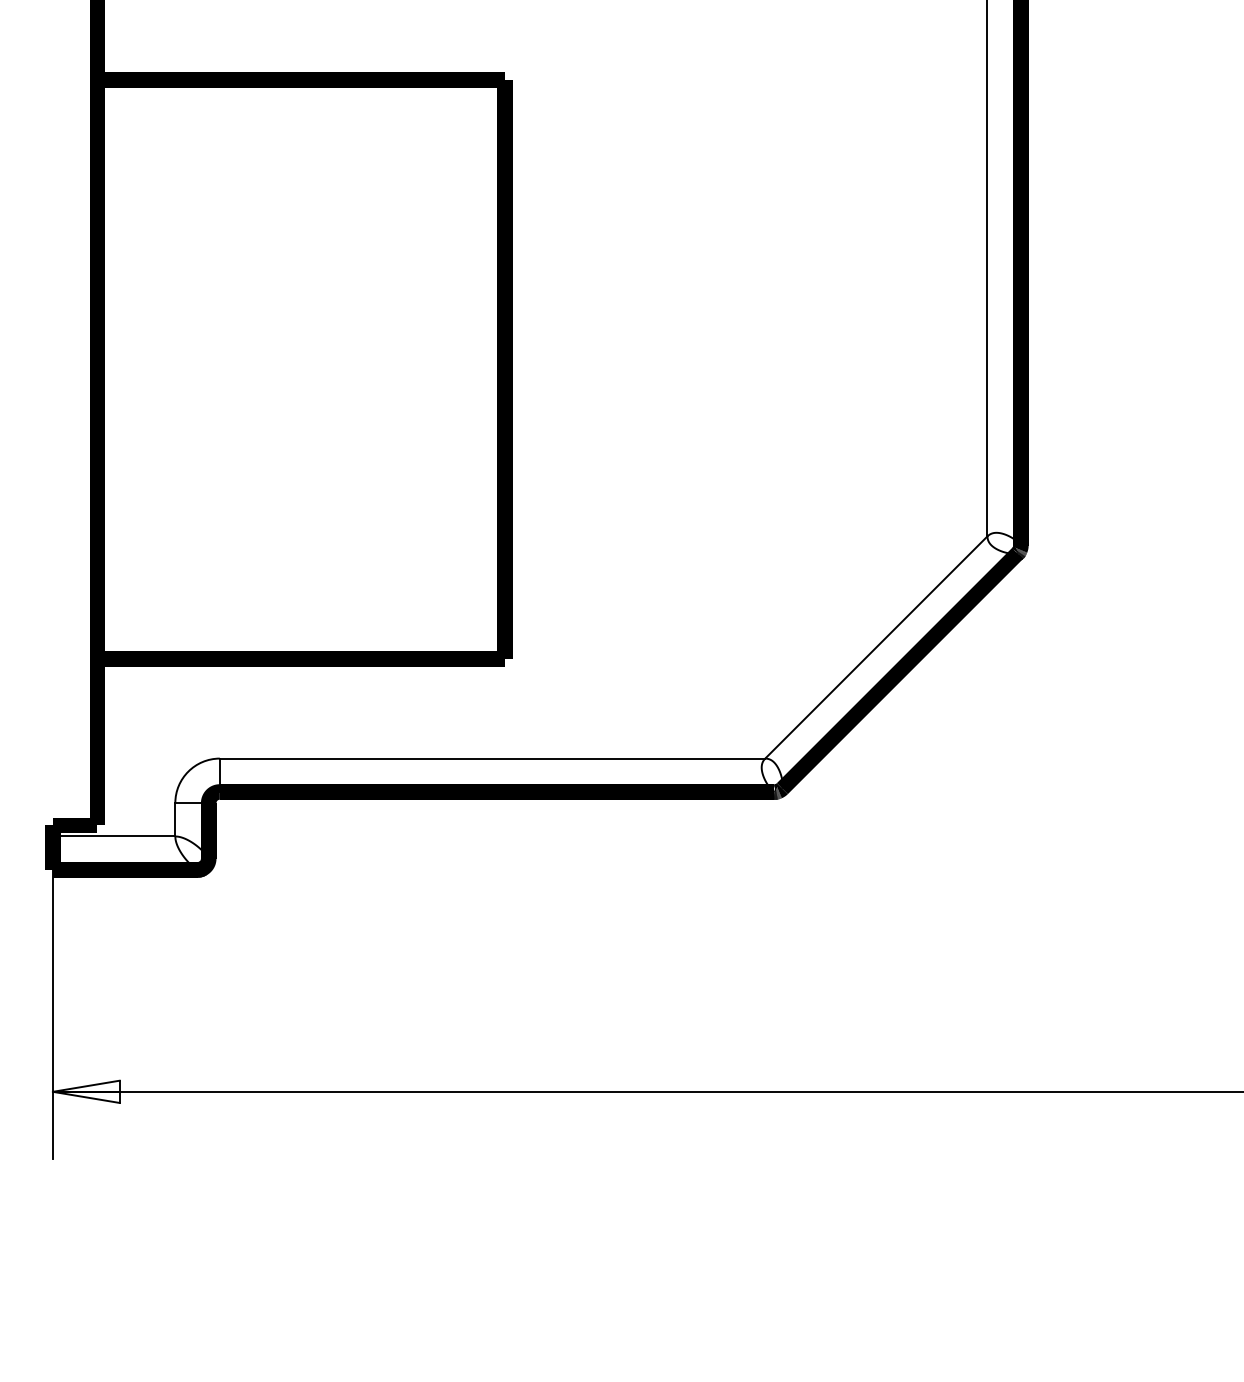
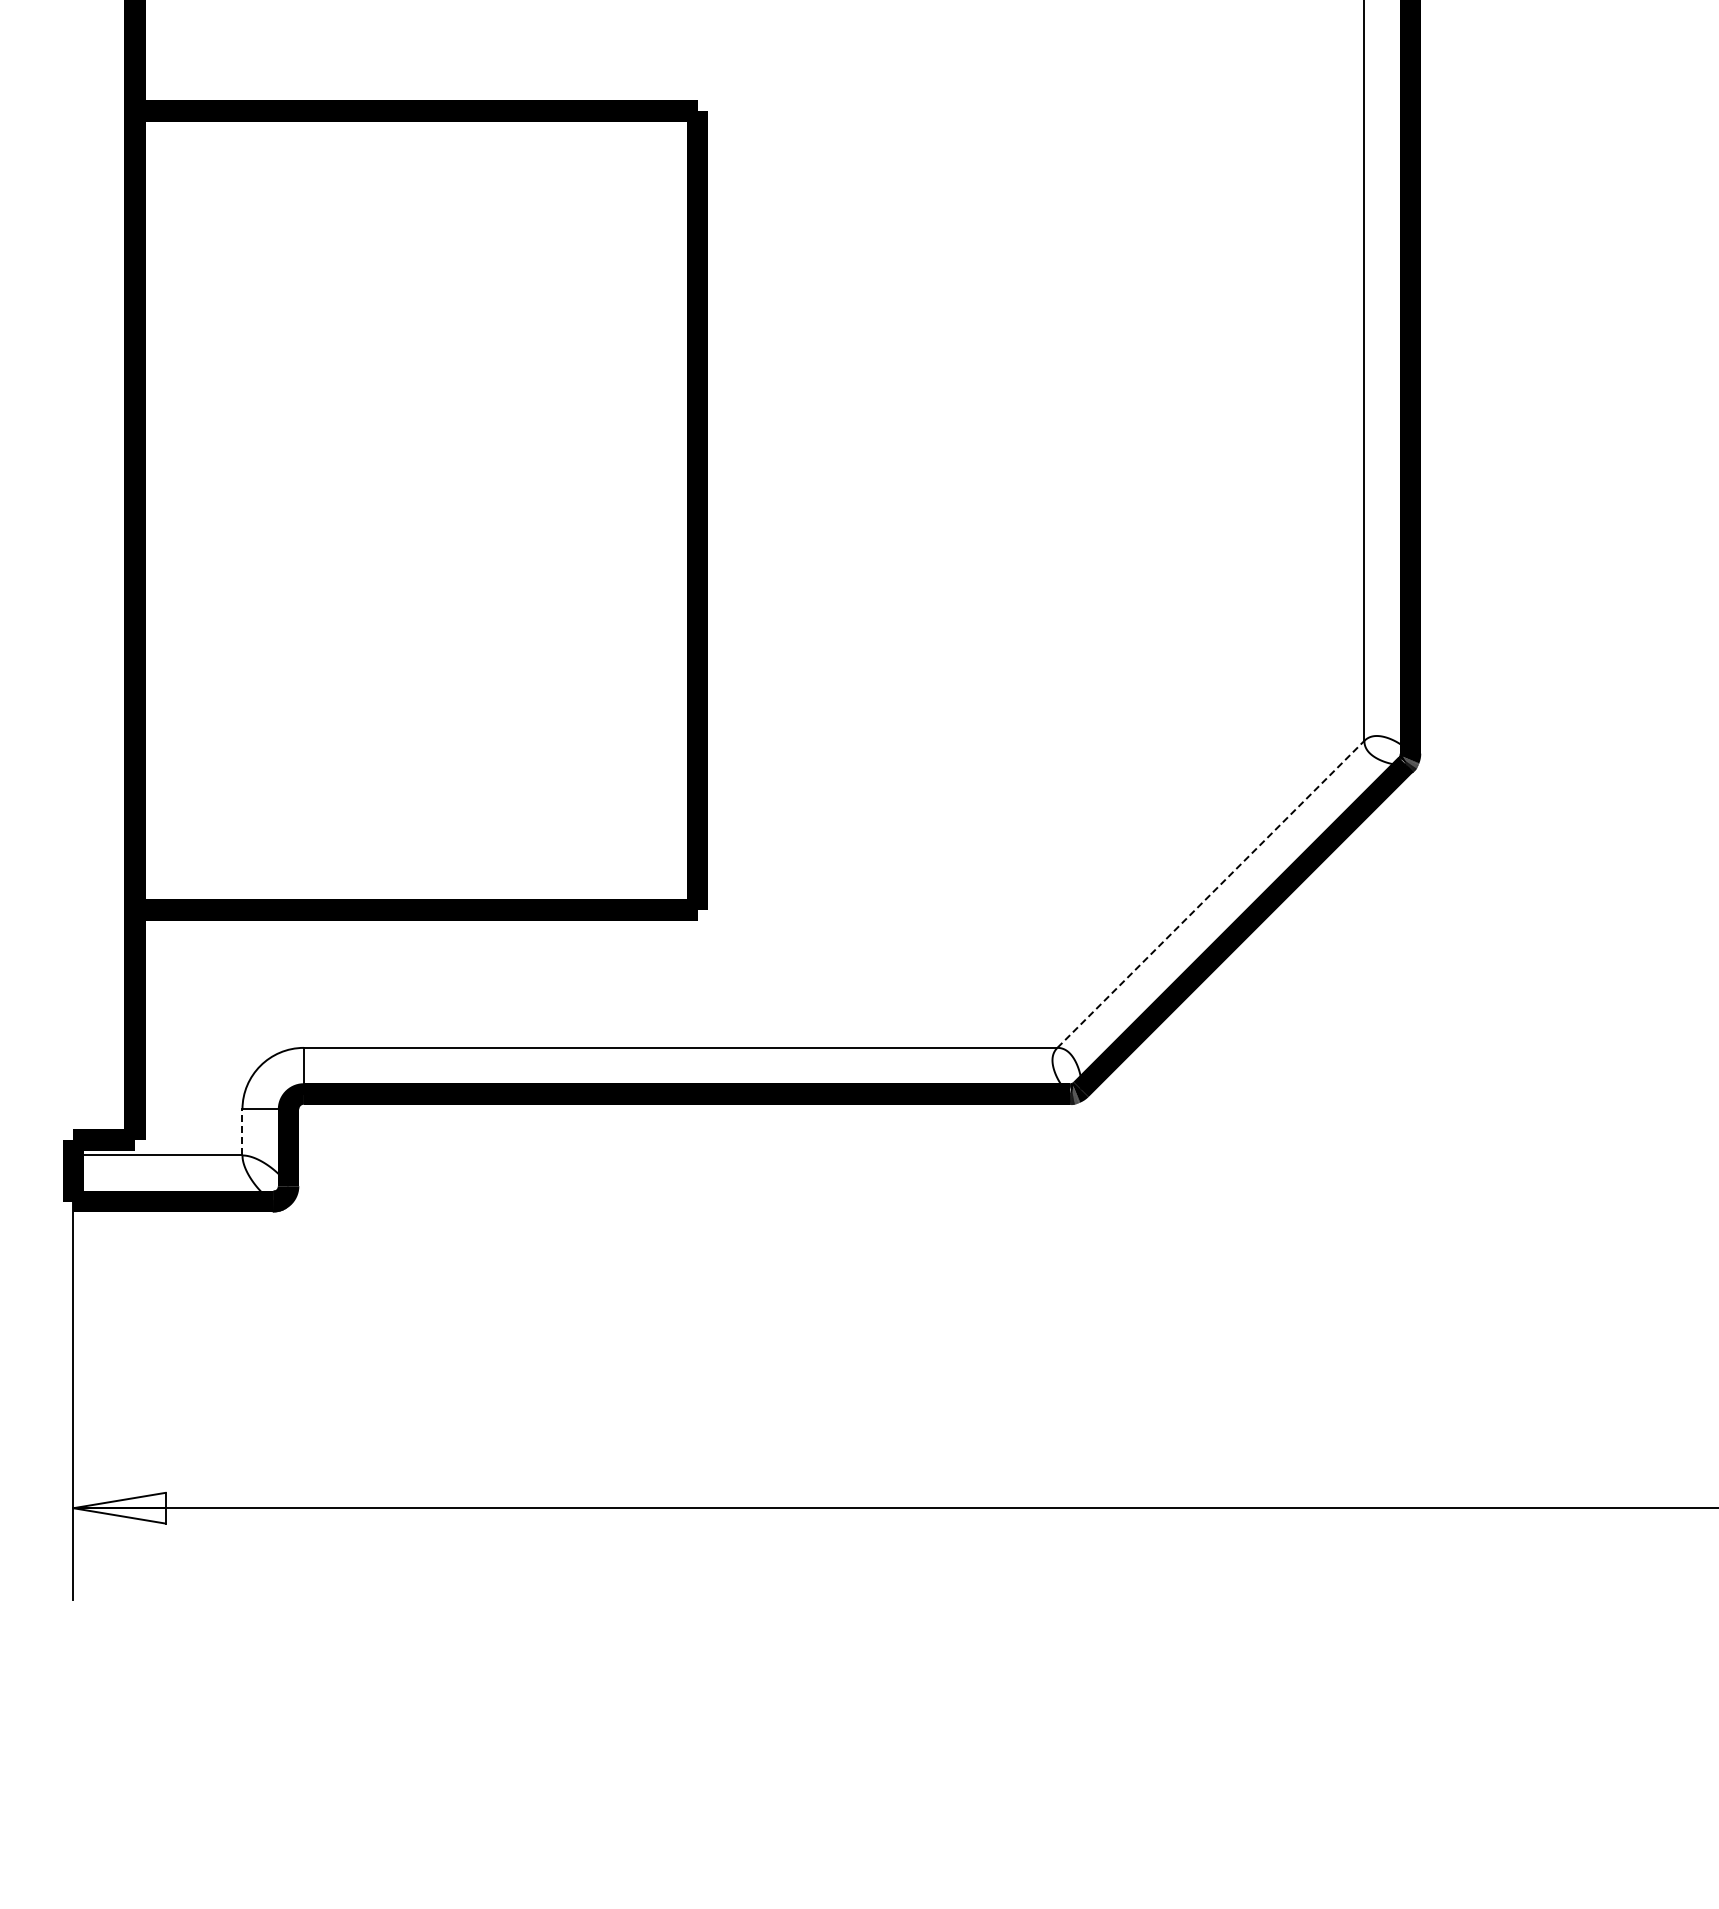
line: (876, 647) -> (1211, 894), solid -> dashed
line: (175, 819) -> (242, 1131), solid -> dashed

